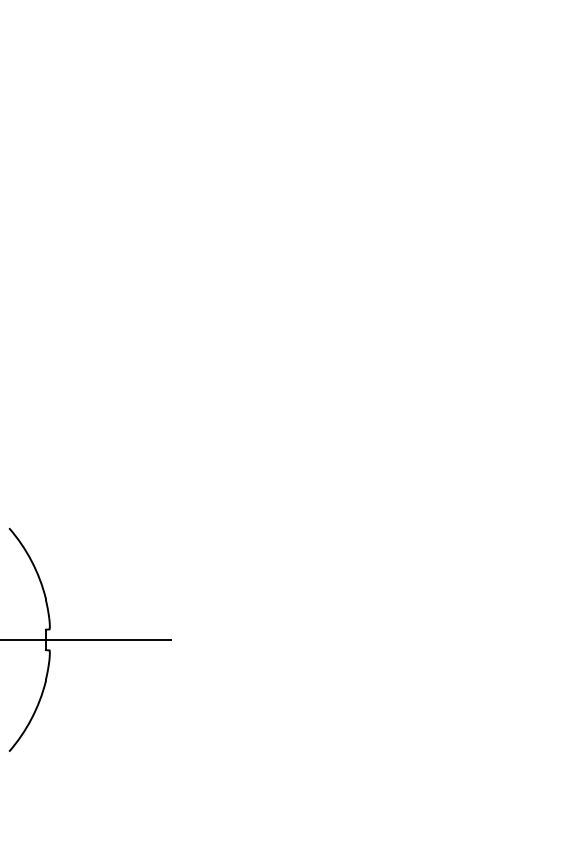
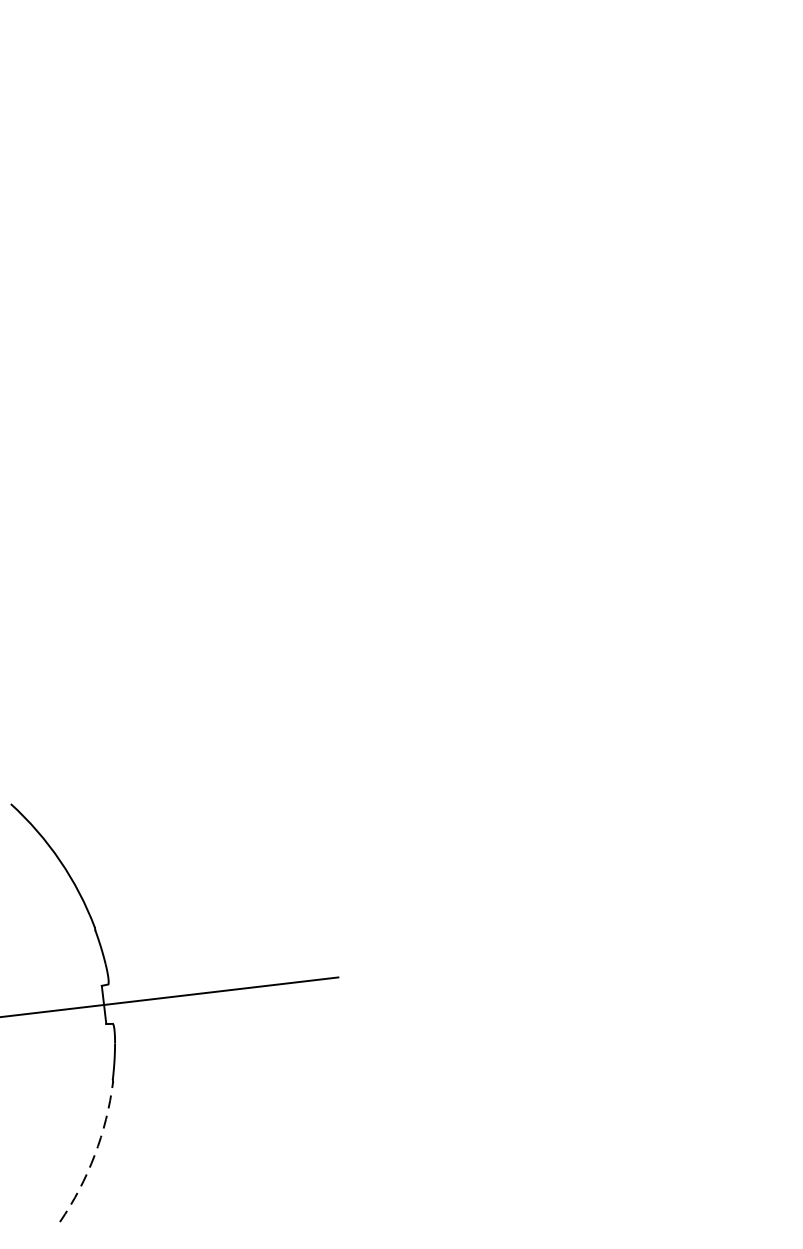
arc: (31, 718) -> (94, 1155), solid -> dashed

